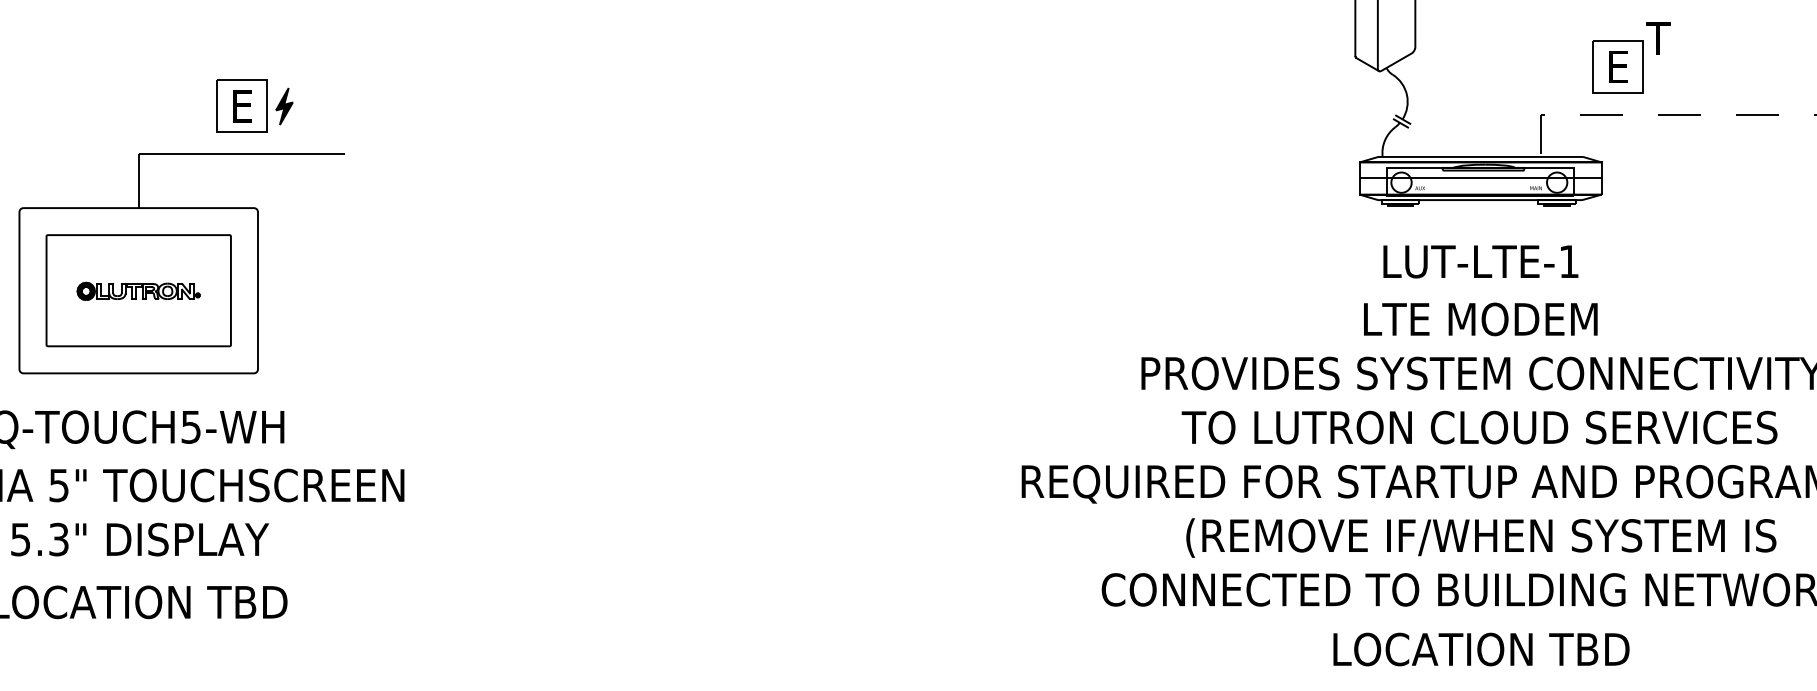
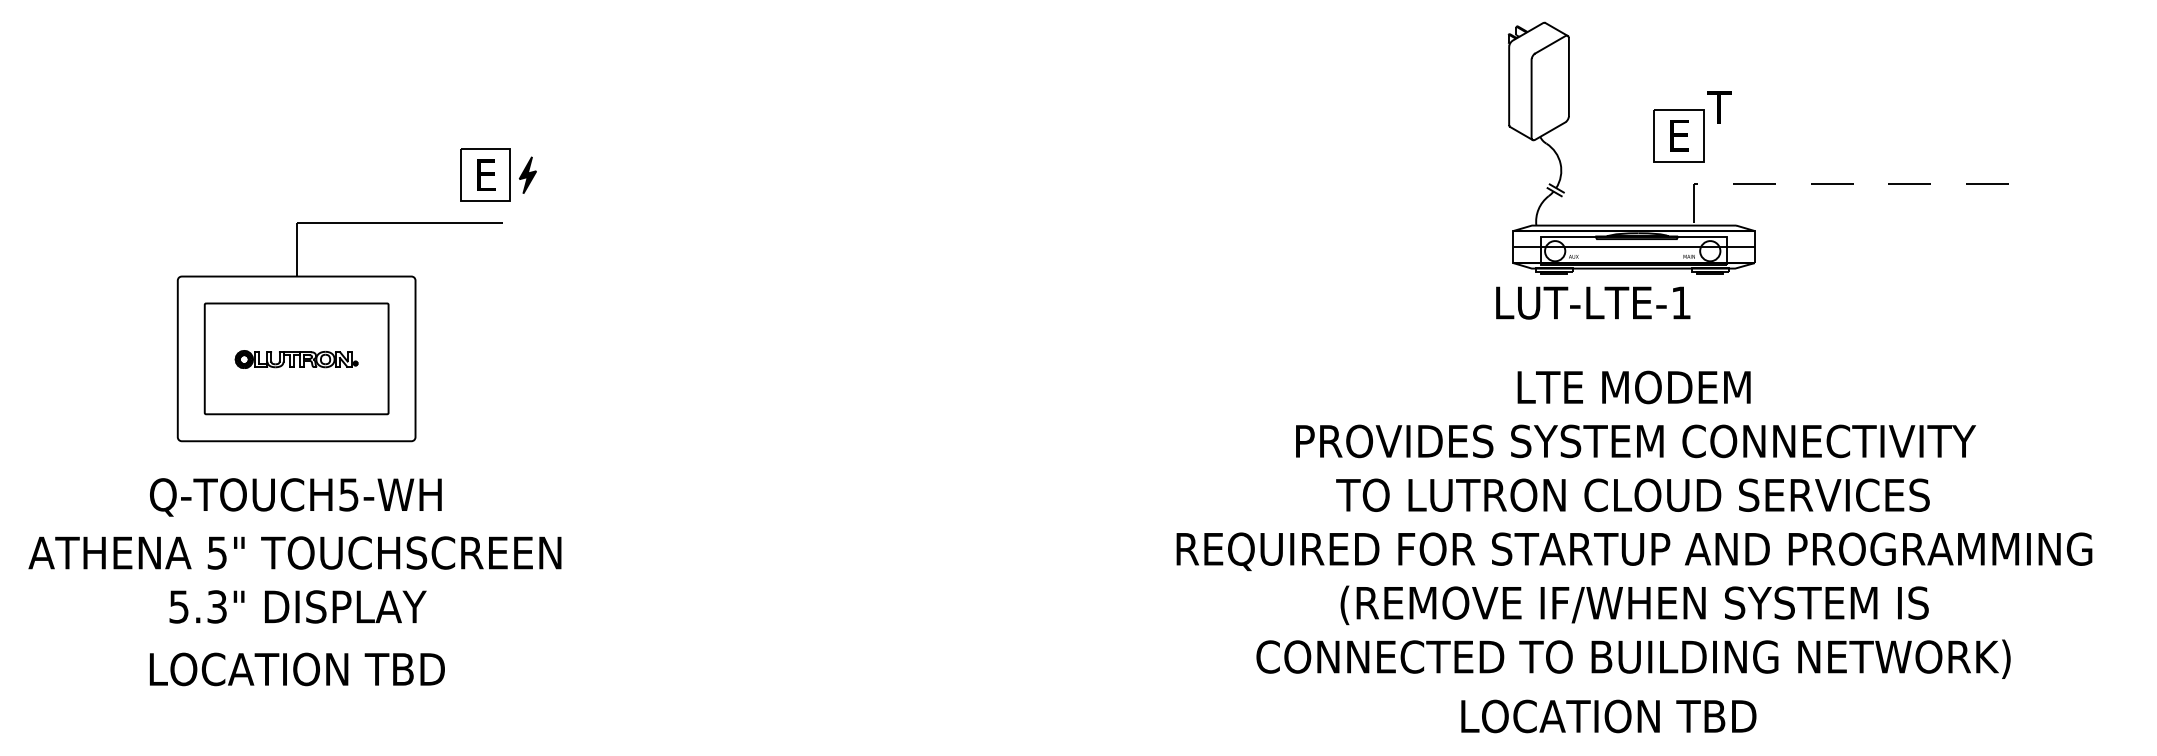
part: (1631, 57) -> (1692, 126), moved
part: (254, 105) -> (498, 174), moved
text: (1481, 261) -> (1593, 302), moved
text: (1481, 649) -> (1608, 716), moved

